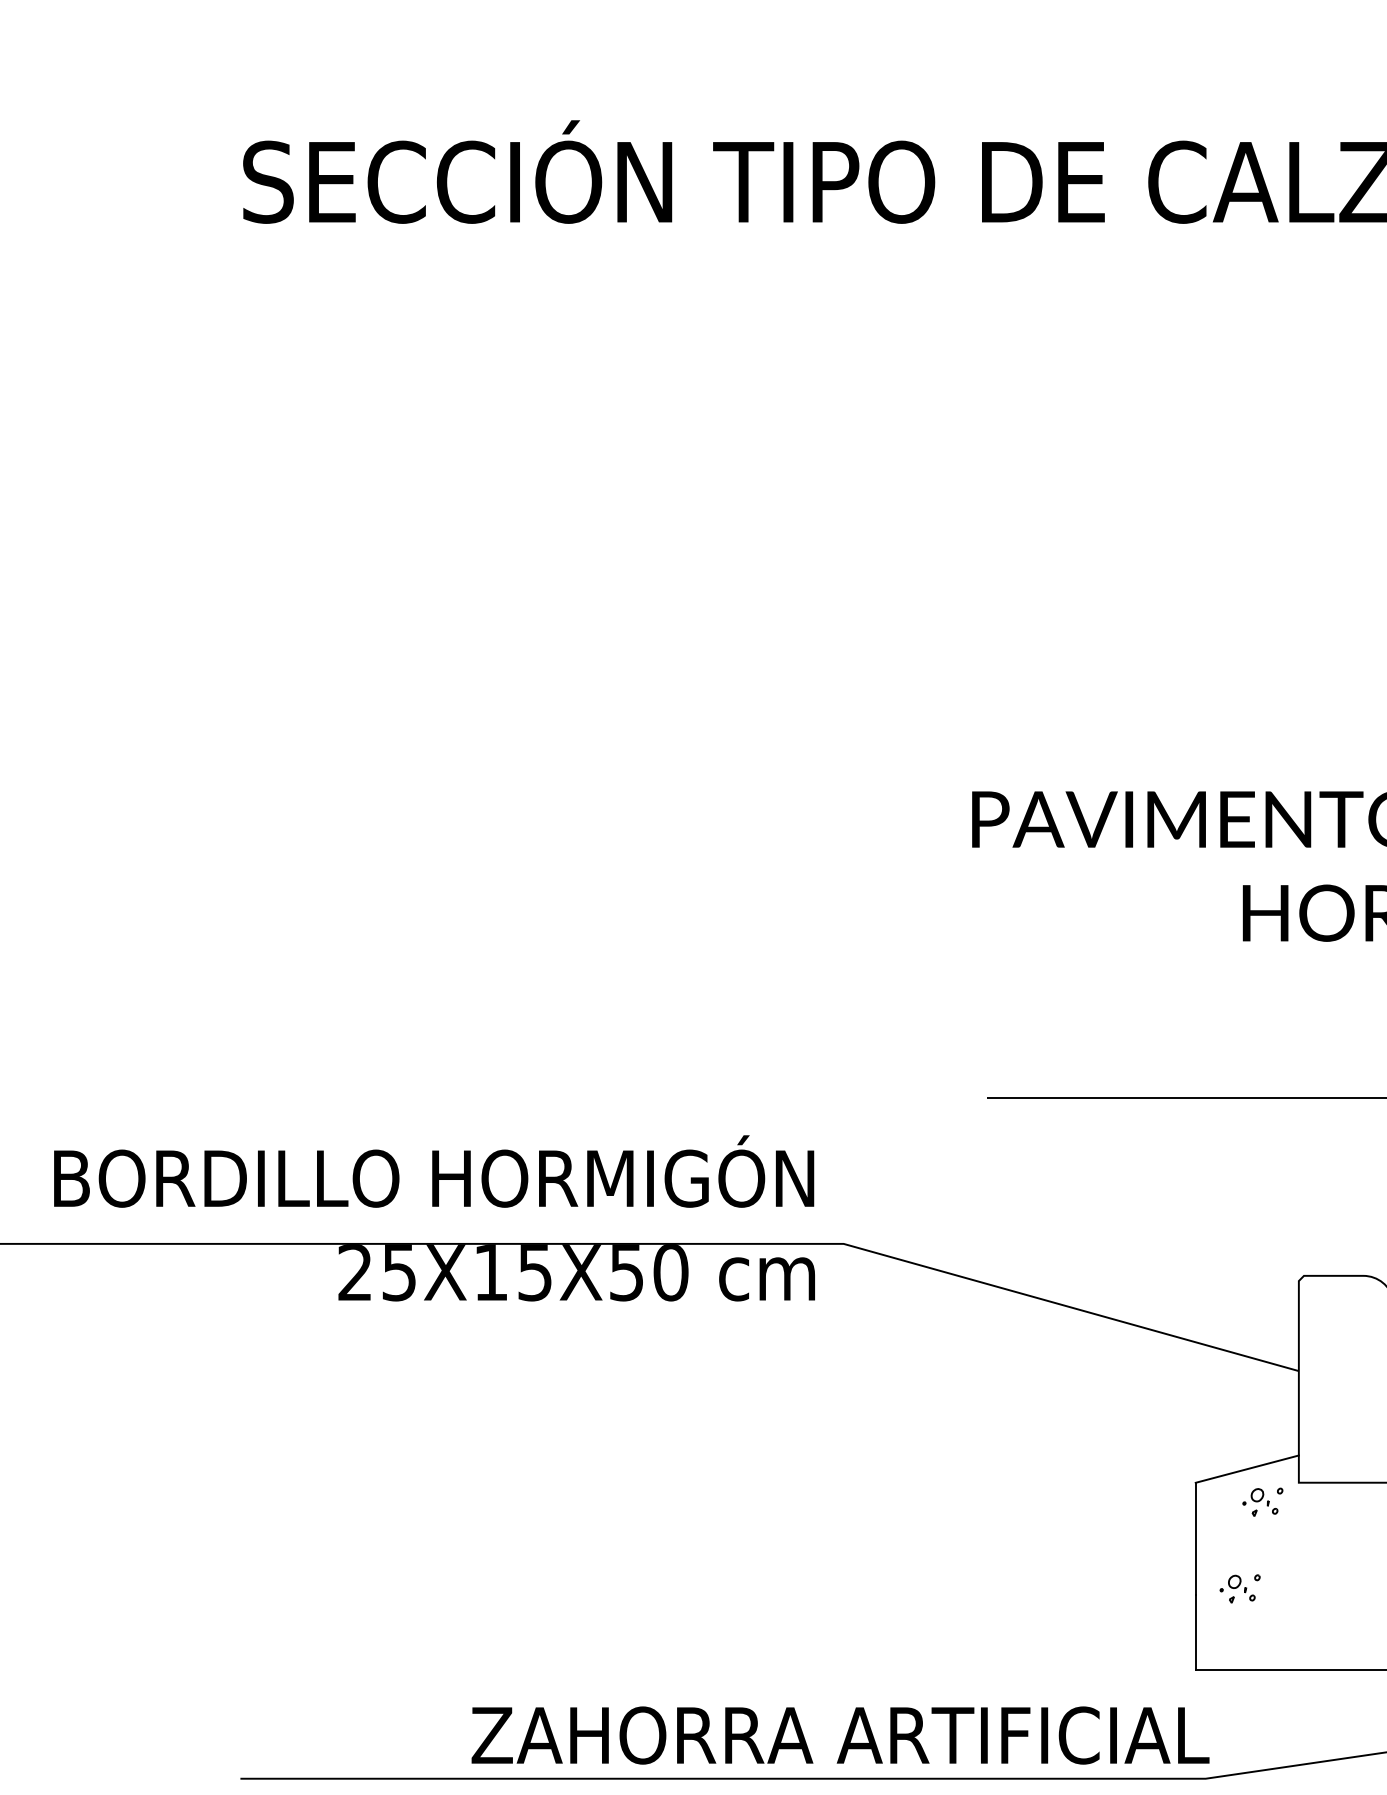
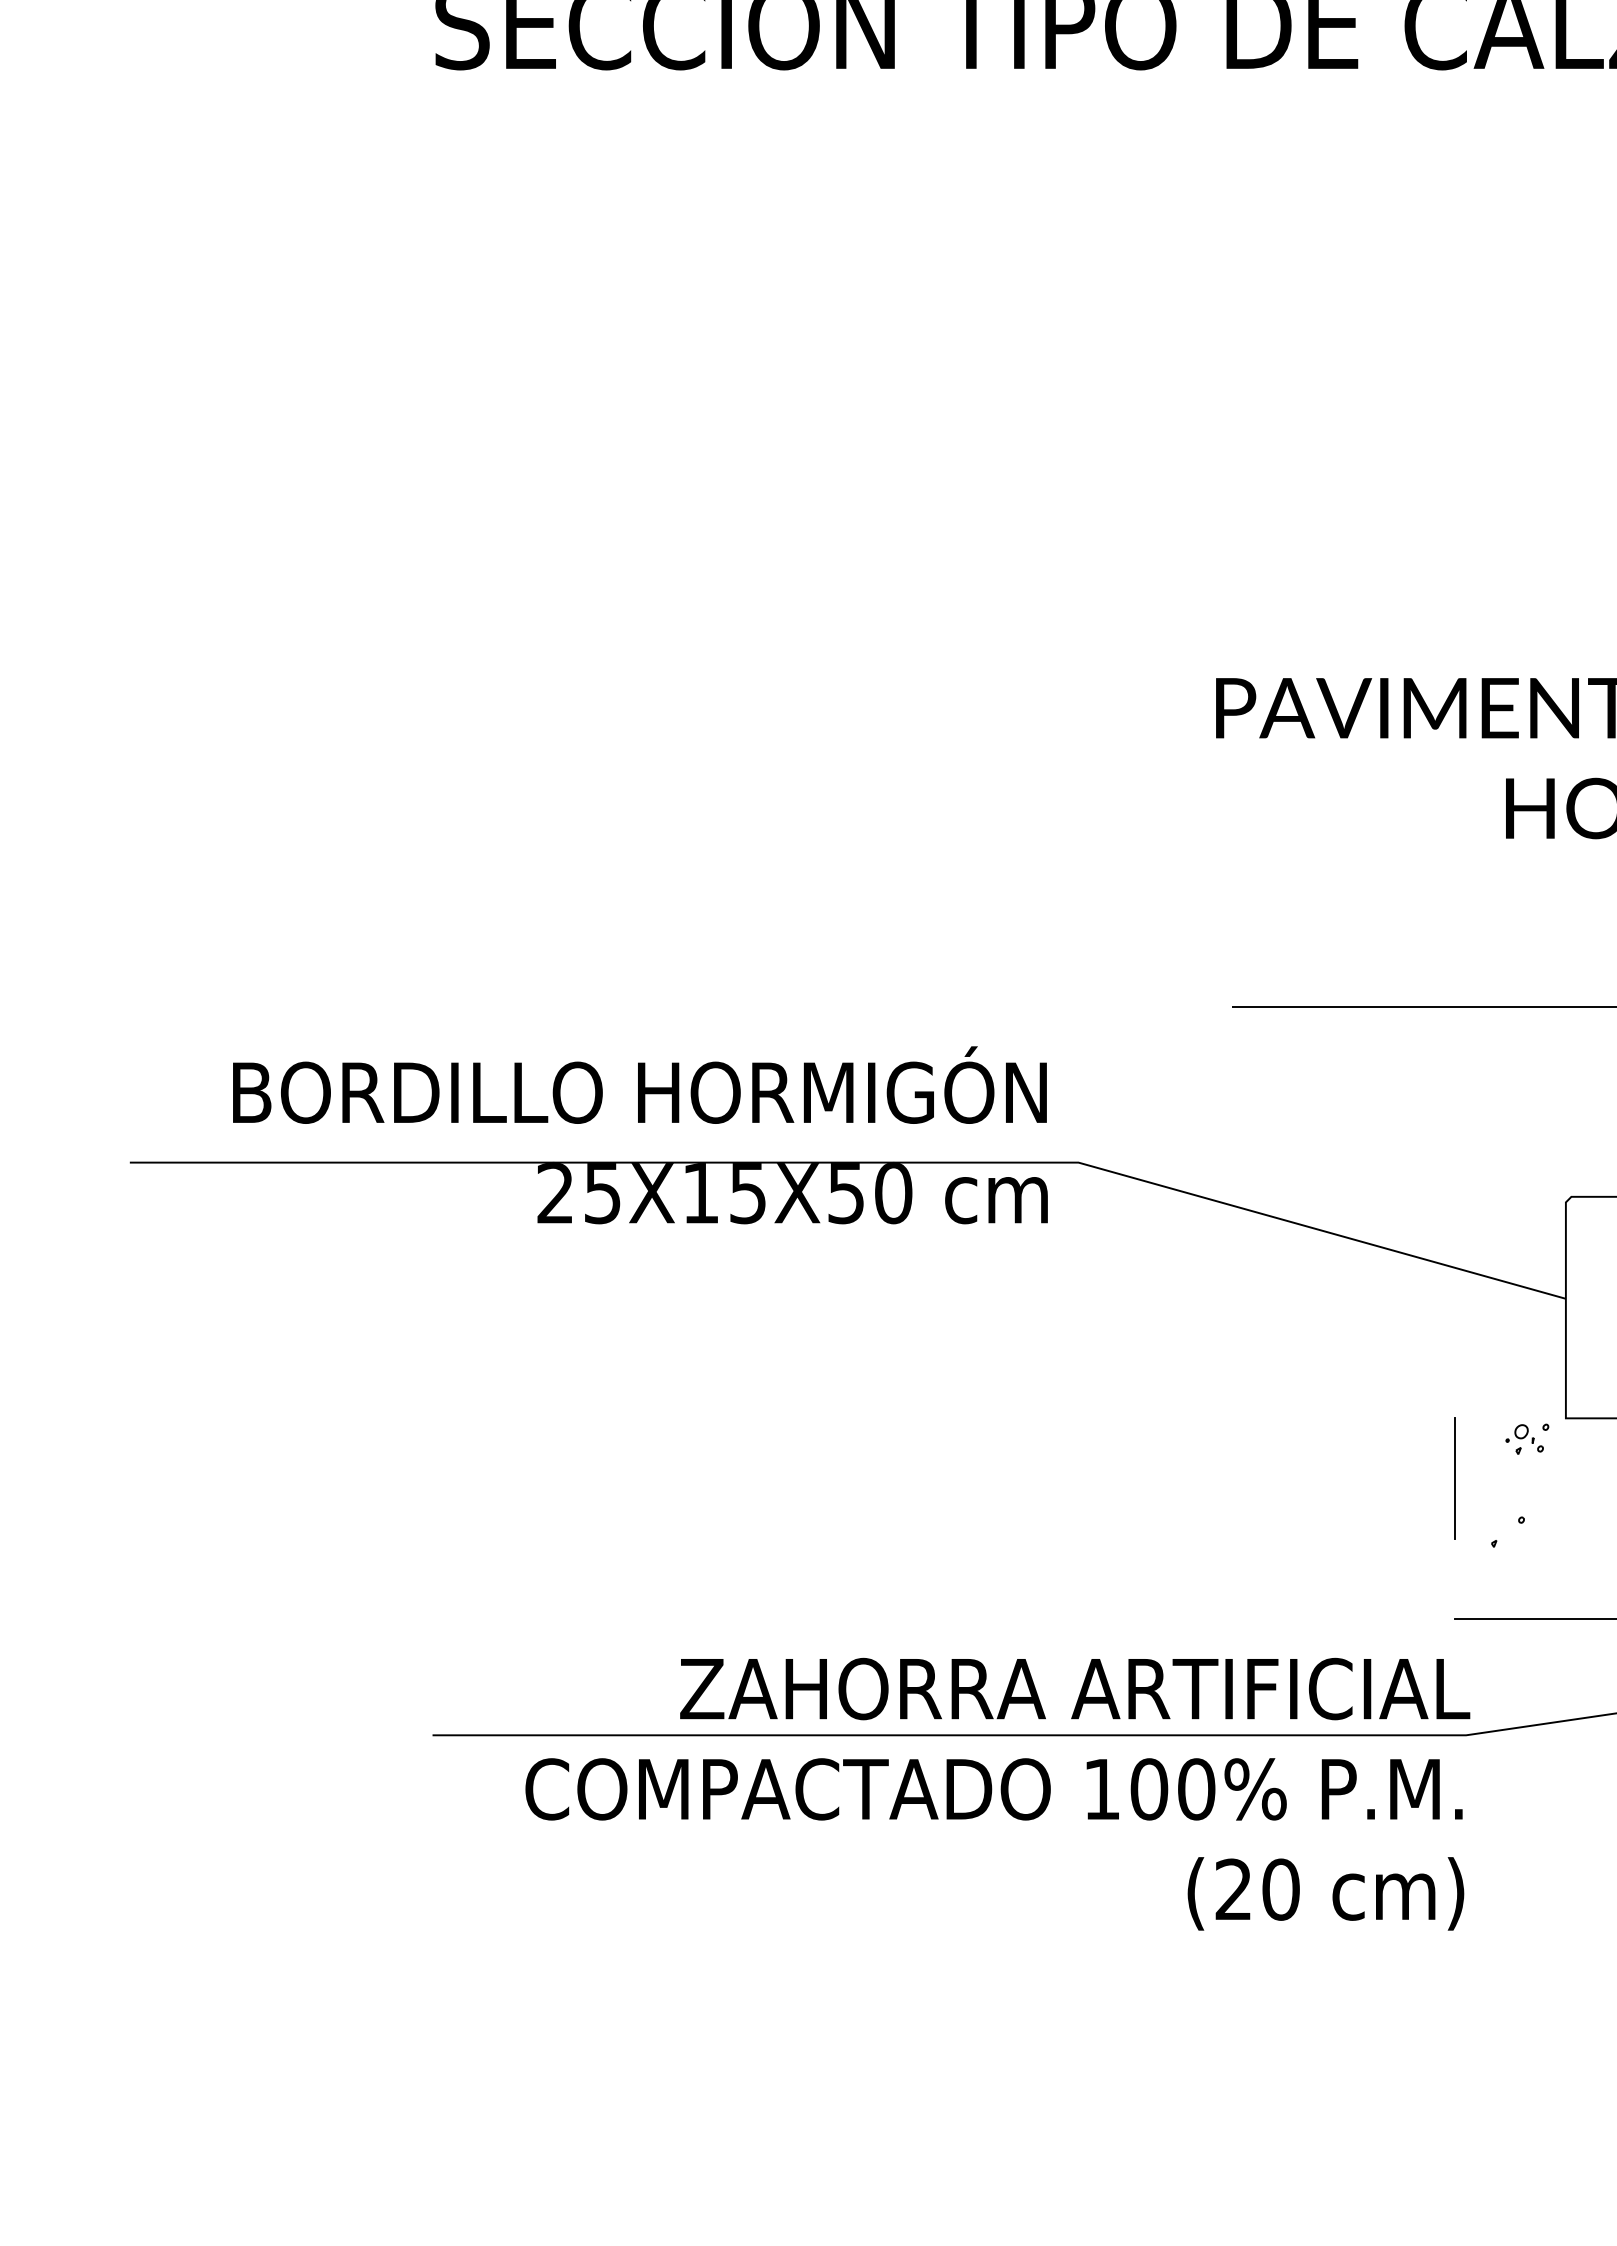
line: (1247, 1468) -> (1510, 1403), removed
part: (1237, 1588) -> (1500, 1531), removed
line: (1195, 1632) -> (1455, 1578), removed

